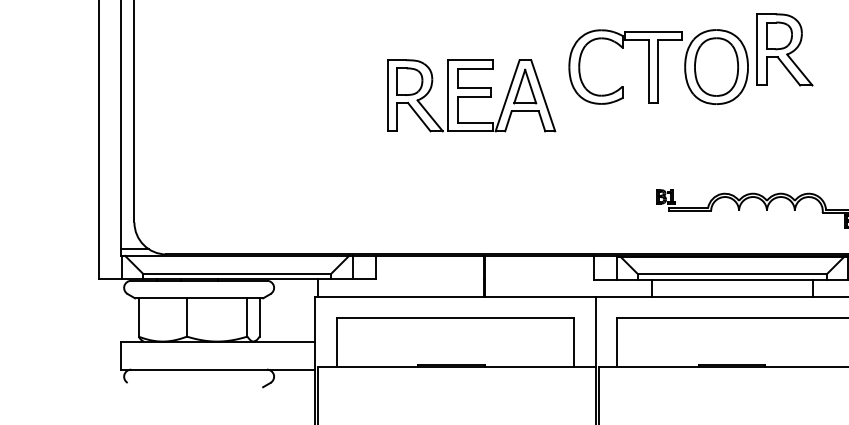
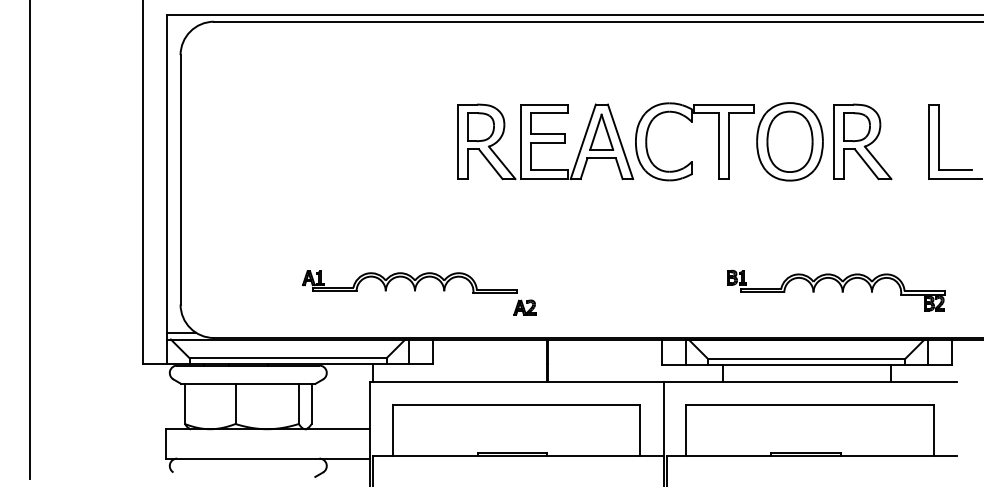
part: (784, 49) -> (862, 141), moved
part: (471, 95) -> (545, 141), moved
part: (362, 211) -> (419, 292), added

